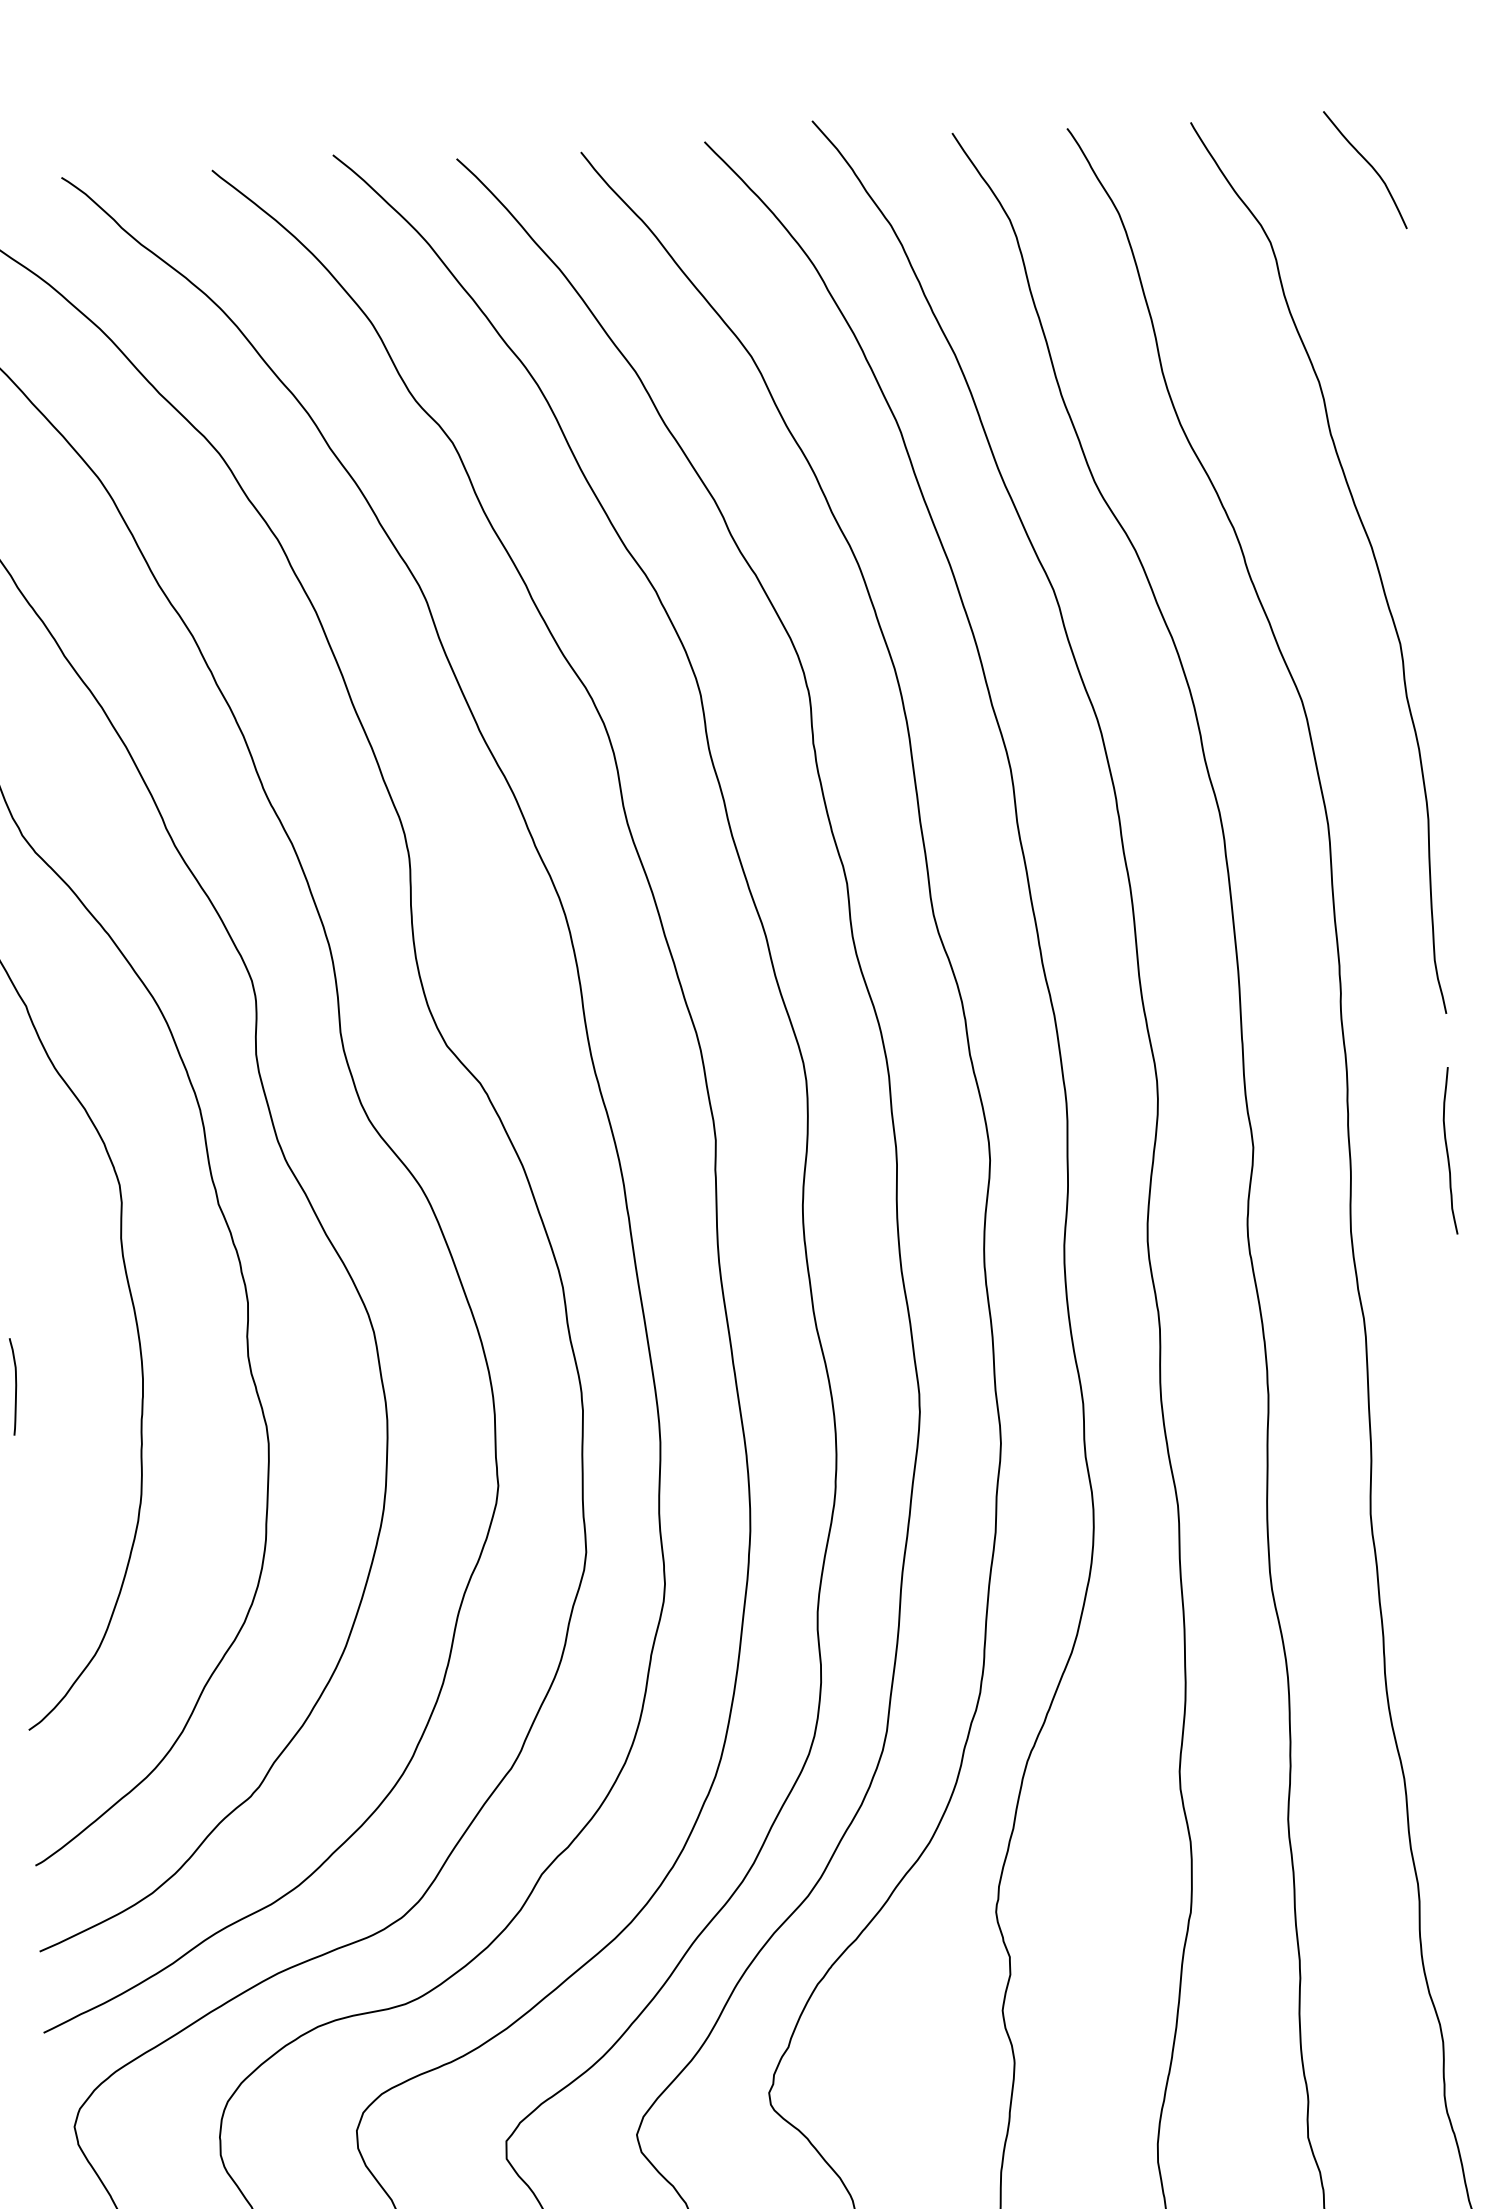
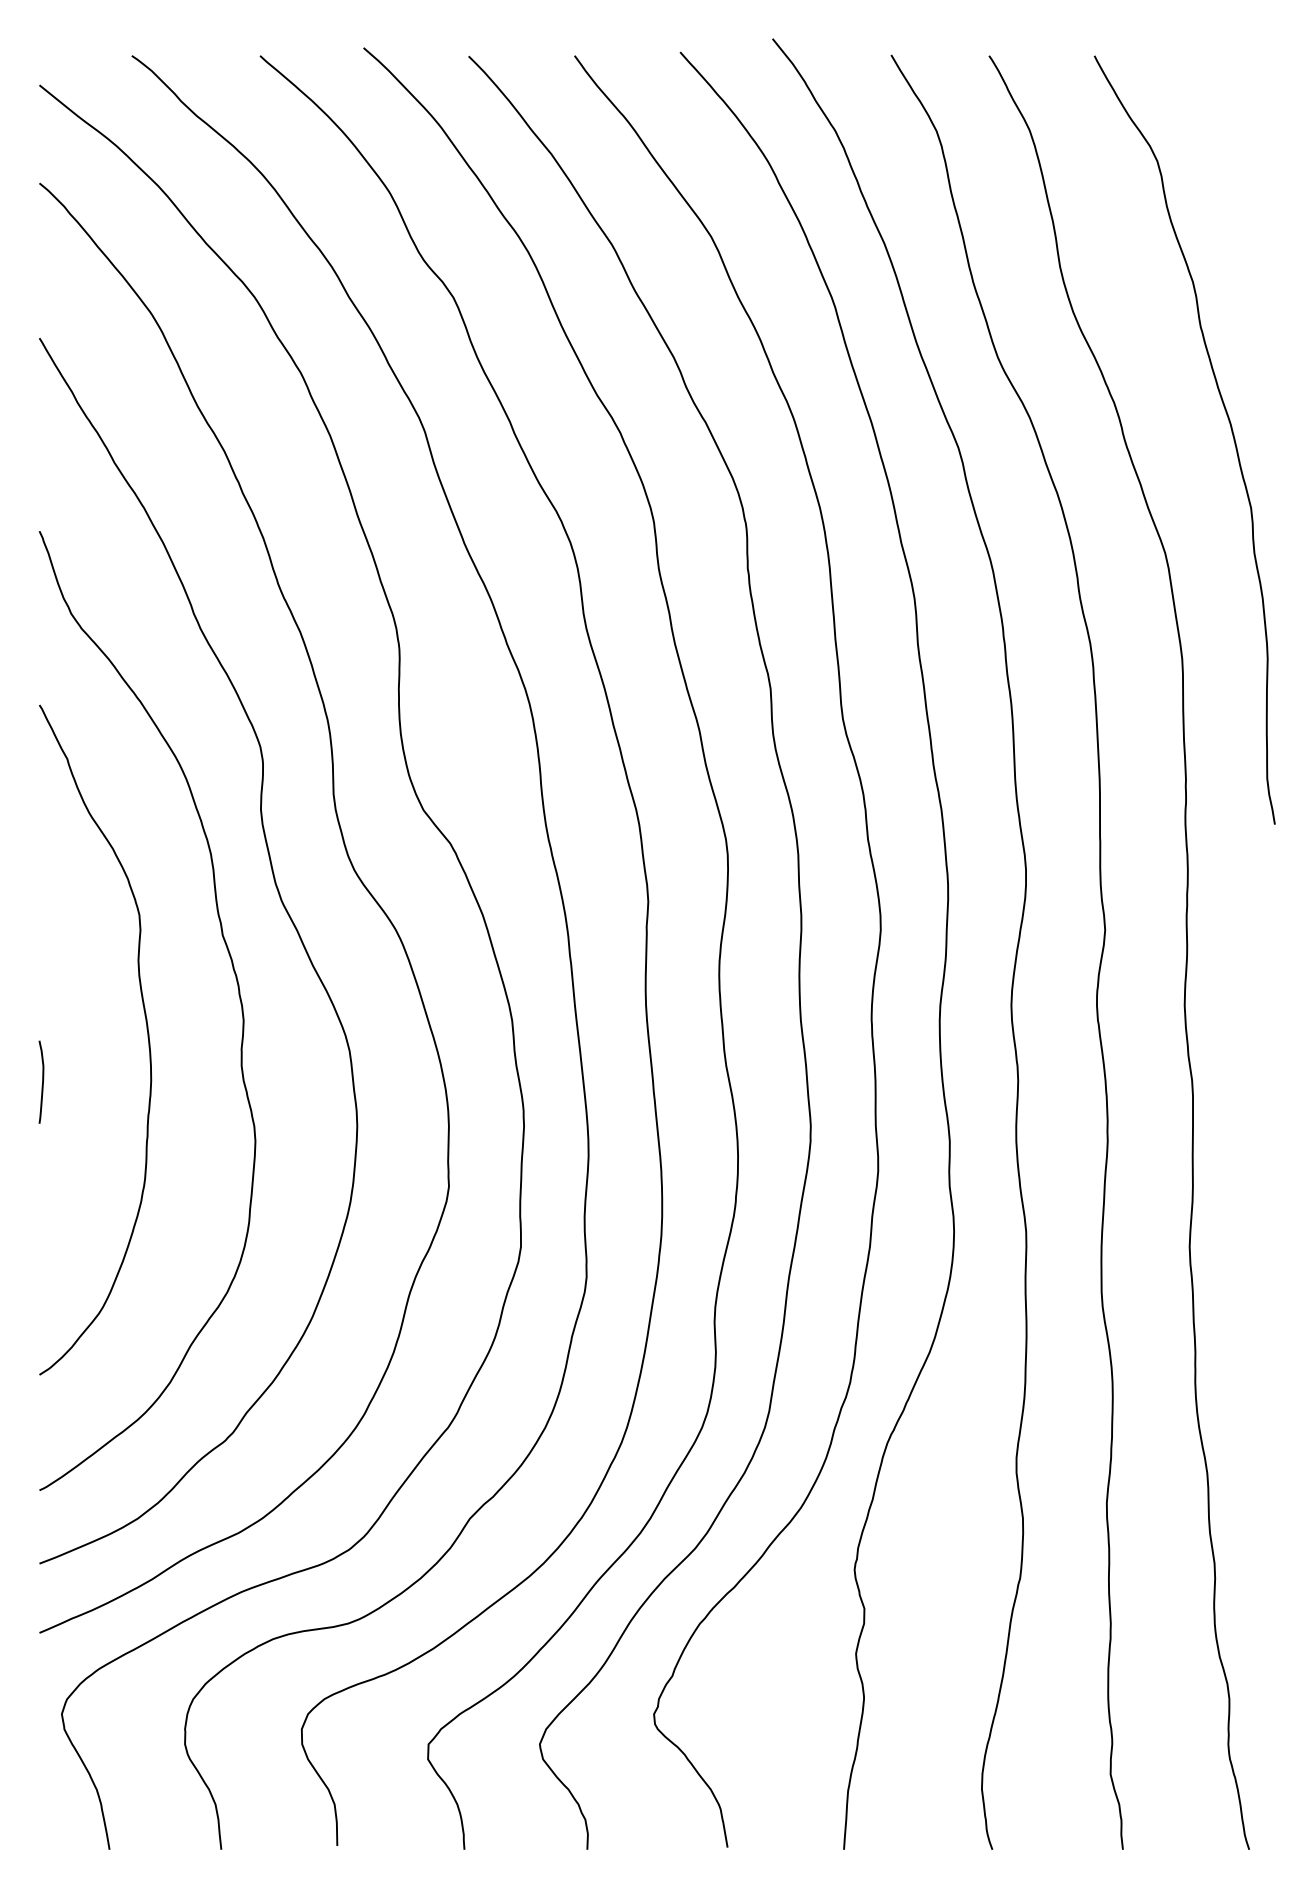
curve: (1369, 165) -> (1244, 99), removed
curve: (1447, 1150) -> (1270, 940), removed

